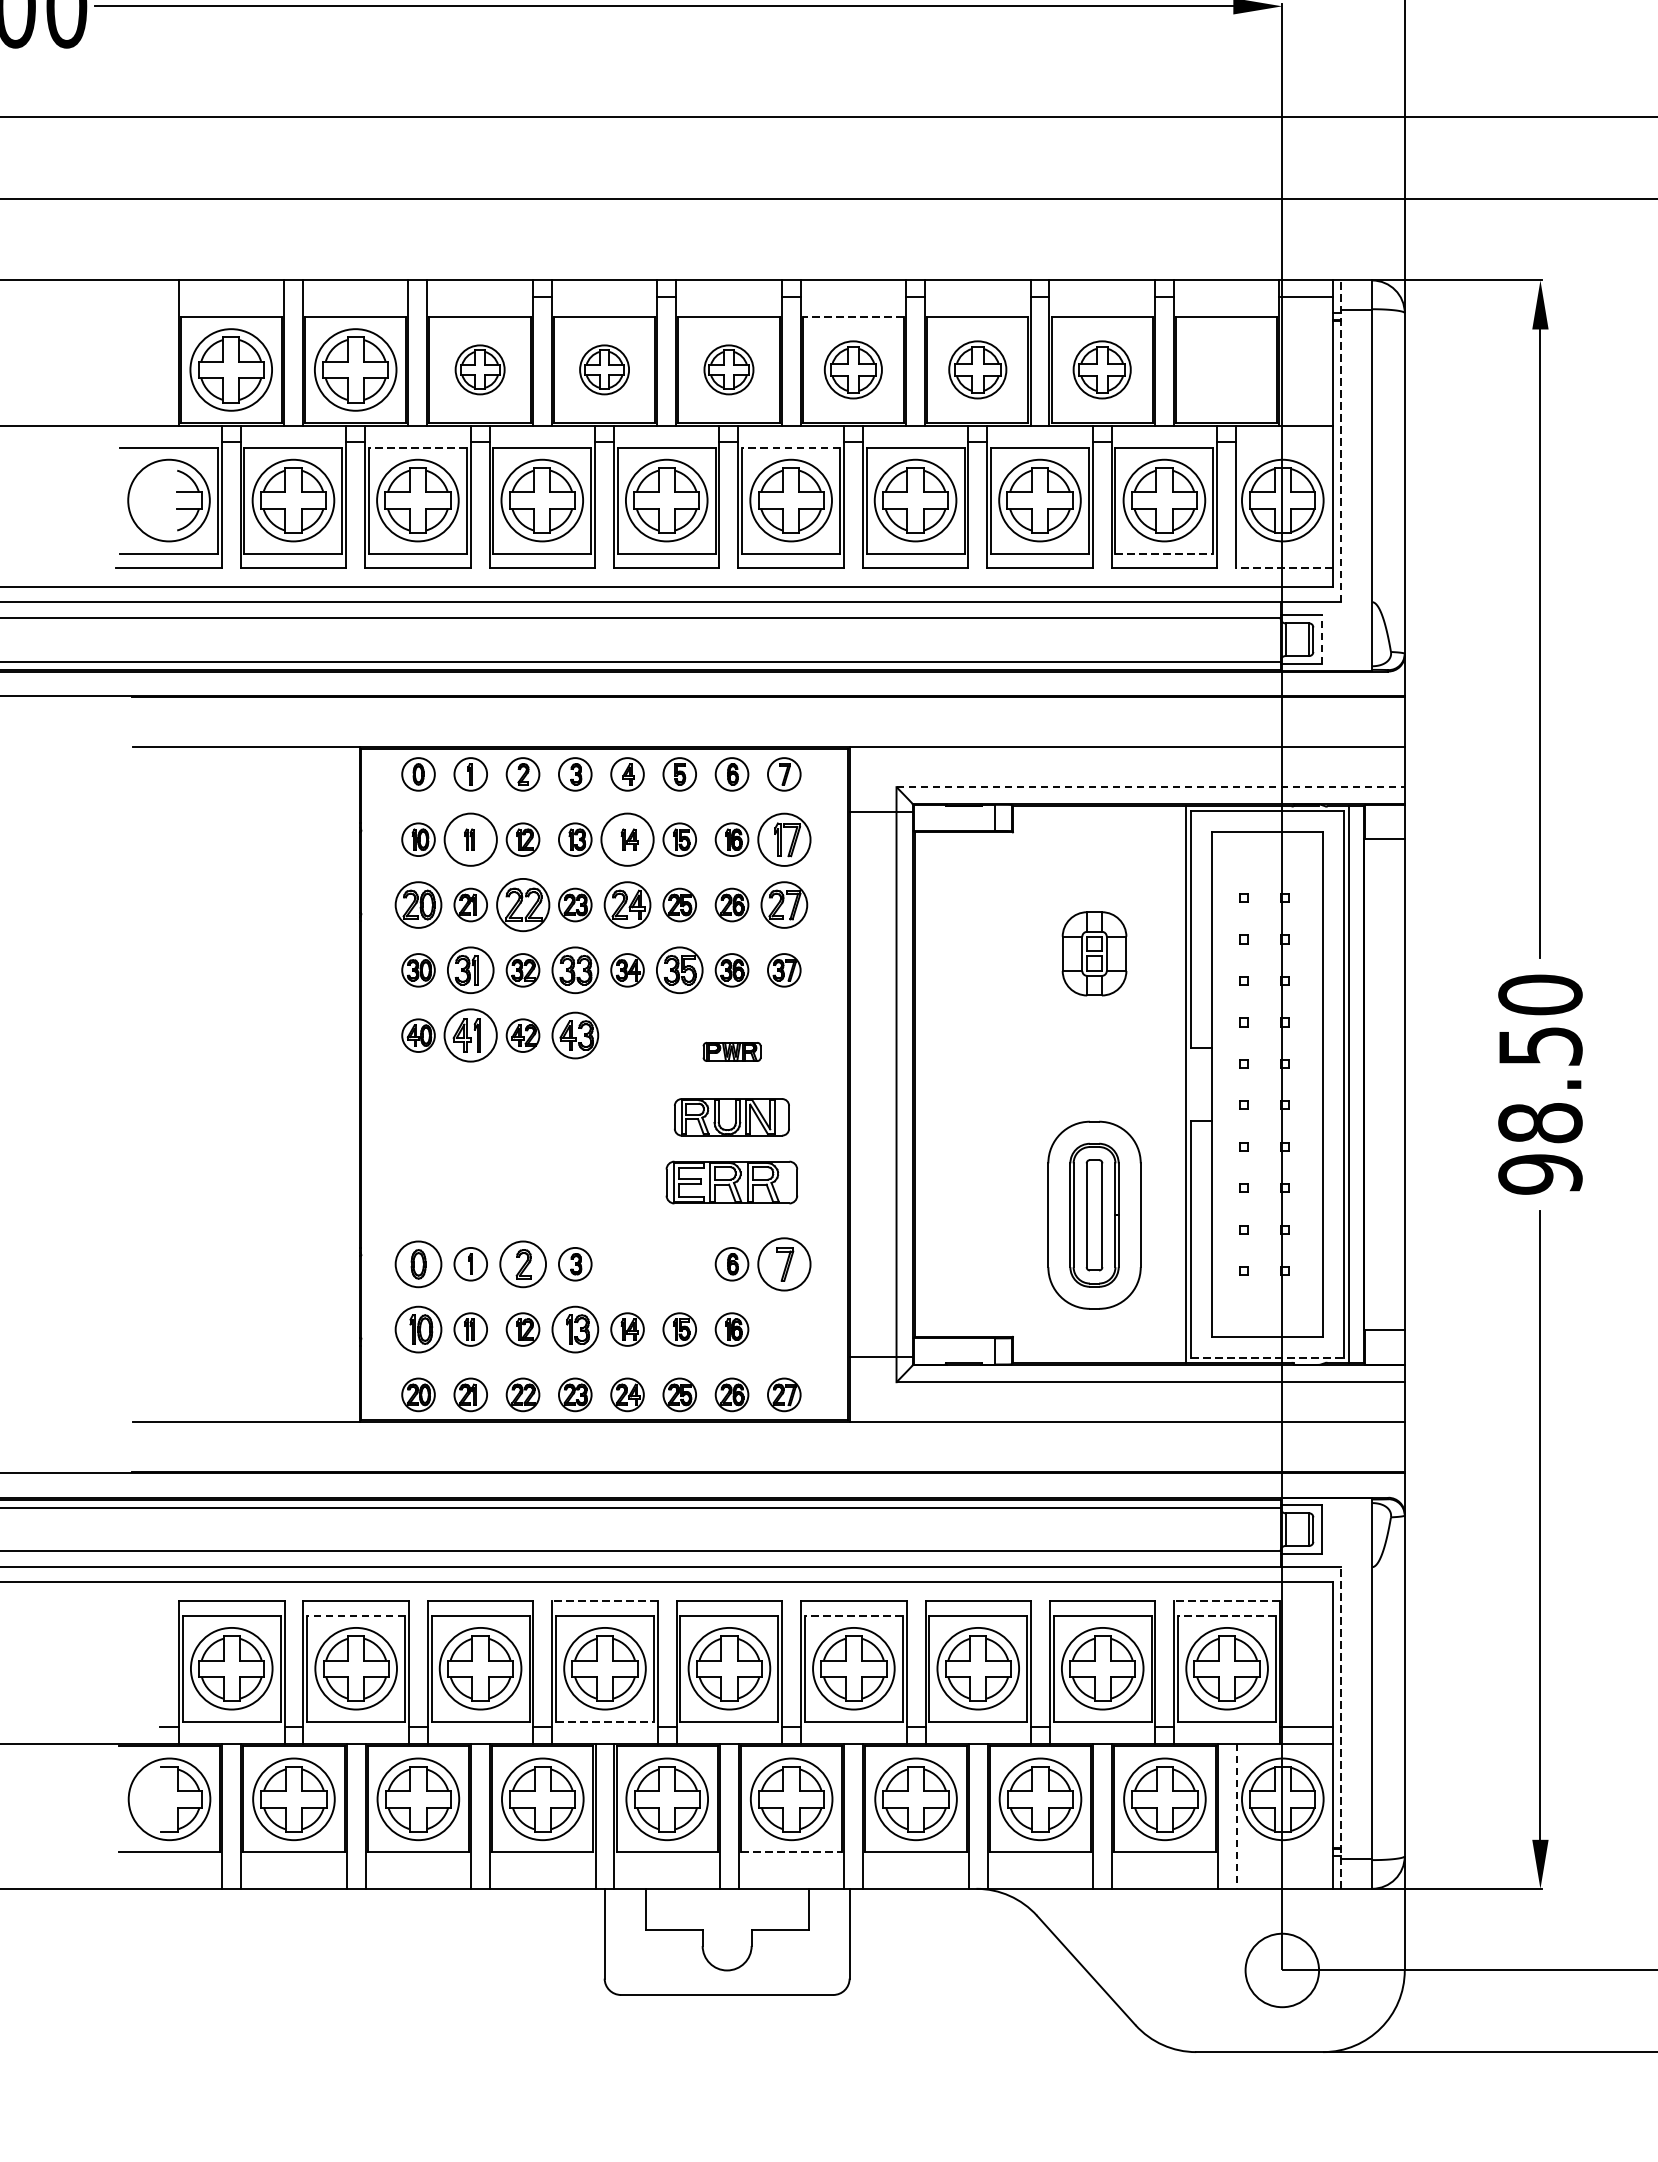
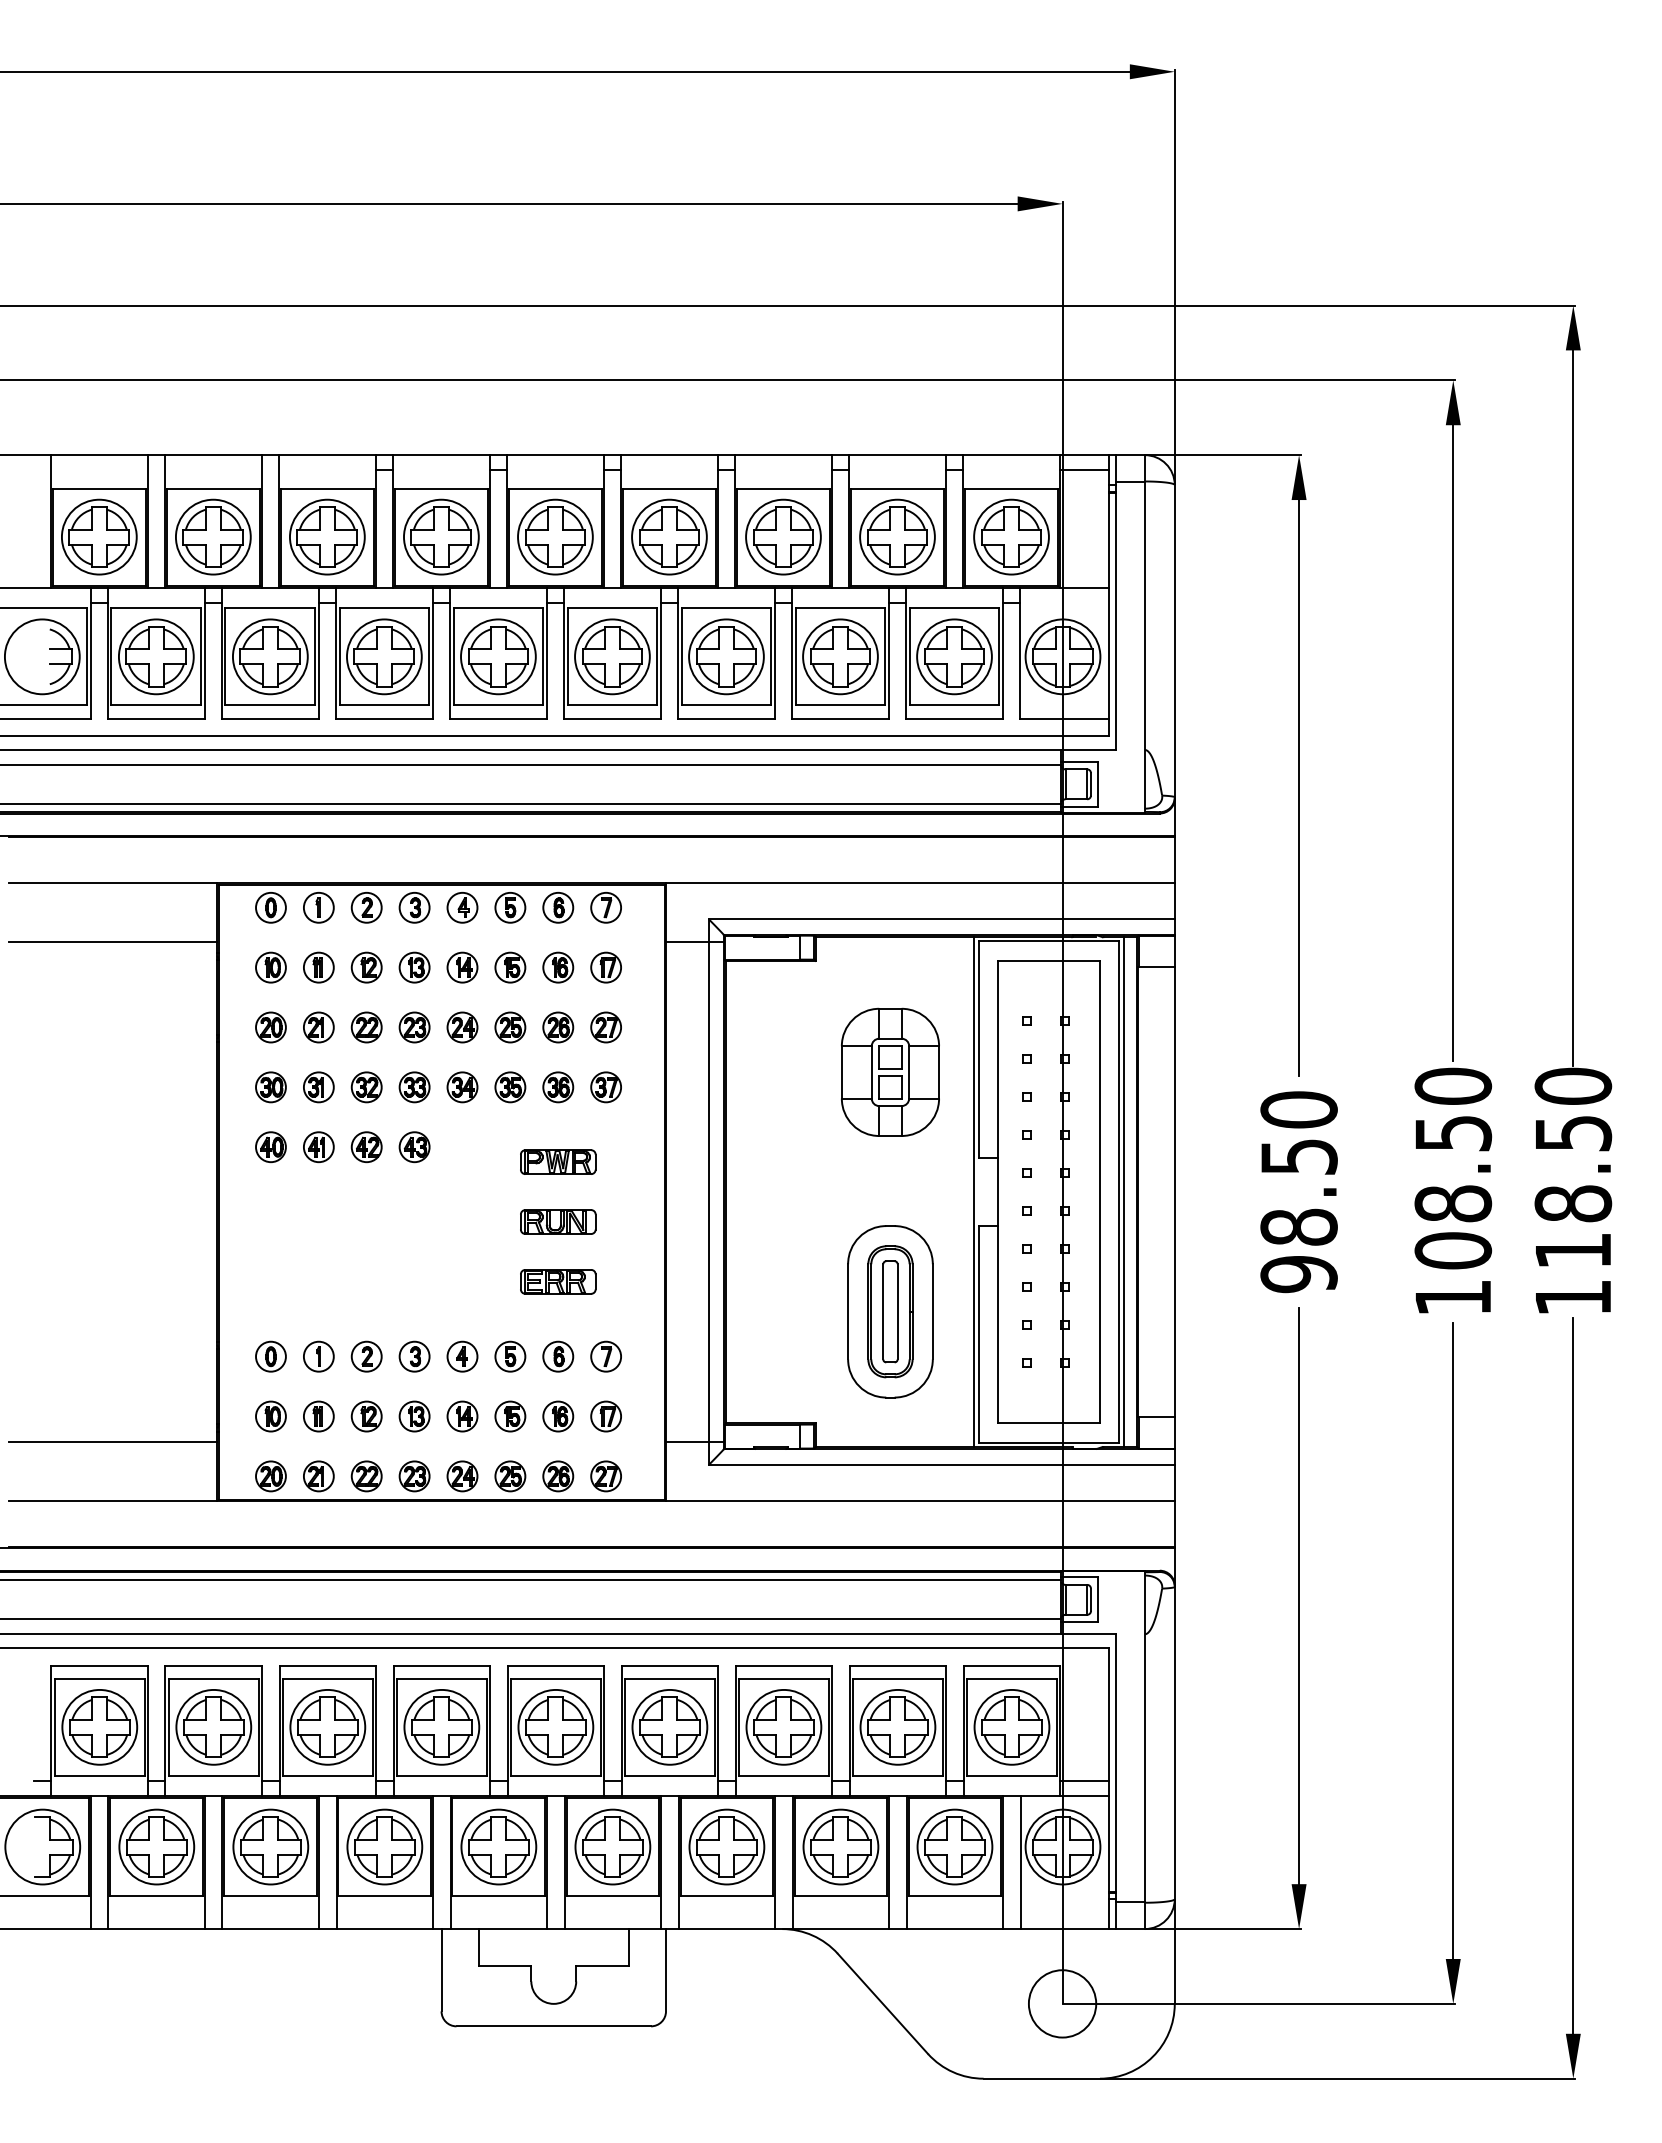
line: (852, 316) -> (668, 488), dashed -> solid
part: (480, 369) -> (327, 536), size x1.67
part: (604, 369) -> (441, 536), size x1.67
part: (729, 369) -> (555, 536), size x1.67
part: (853, 369) -> (669, 536), size x1.43
part: (977, 369) -> (783, 536), size x1.43
part: (1102, 369) -> (897, 536), size x1.43
part: (1226, 369) -> (1011, 536), added
line: (1341, 441) -> (1116, 602), dashed -> solid
line: (418, 447) -> (270, 608), dashed -> solid
line: (791, 447) -> (612, 608), dashed -> solid
line: (1164, 553) -> (954, 705), dashed -> solid
line: (1284, 567) -> (1064, 718), dashed -> solid
line: (1321, 638) -> (1098, 783), dashed -> solid
line: (1150, 787) -> (941, 919), dashed -> solid
line: (246, 812) -> (113, 942), added
circle: (470, 839) -> (318, 967), size x0.62
circle: (627, 839) -> (462, 967), size x0.62
part: (783, 839) -> (605, 967), size x0.62
part: (418, 905) -> (270, 1027), size x0.71
part: (522, 905) -> (366, 1027), size x0.62
part: (627, 905) -> (462, 1027), size x0.71
part: (783, 905) -> (605, 1027), size x0.71
part: (1094, 953) -> (890, 1071), size x1.67
part: (470, 970) -> (318, 1087), size x0.71
part: (575, 970) -> (414, 1087), size x0.71
part: (679, 970) -> (510, 1087), size x0.71
part: (470, 1035) -> (318, 1147), size x0.62
part: (575, 1035) -> (414, 1147), size x0.71
part: (732, 1051) -> (558, 1161), size x1.43
part: (732, 1116) -> (558, 1221), size x0.71
part: (732, 1182) -> (558, 1281), size x0.62
part: (418, 1264) -> (270, 1356), size x0.71
part: (522, 1264) -> (366, 1356), size x0.71
part: (627, 1264) -> (462, 1356), added
part: (679, 1264) -> (510, 1356), added
part: (783, 1264) -> (605, 1356), size x0.62
part: (418, 1329) -> (270, 1416), size x0.71
part: (575, 1329) -> (414, 1416), size x0.71
part: (783, 1329) -> (605, 1416), added
line: (246, 1357) -> (113, 1442), added
line: (1268, 1357) -> (1049, 1442), dashed -> solid
line: (604, 1601) -> (441, 1665), dashed -> solid
line: (1226, 1601) -> (1011, 1665), dashed -> solid
line: (355, 1615) -> (213, 1678), dashed -> solid
line: (853, 1615) -> (669, 1678), dashed -> solid
line: (1226, 1615) -> (1011, 1678), dashed -> solid
line: (604, 1721) -> (441, 1775), dashed -> solid
line: (1341, 1727) -> (1116, 1781), dashed -> solid
line: (1236, 1816) -> (1020, 1862), dashed -> solid
line: (792, 1852) -> (613, 1895), dashed -> solid

